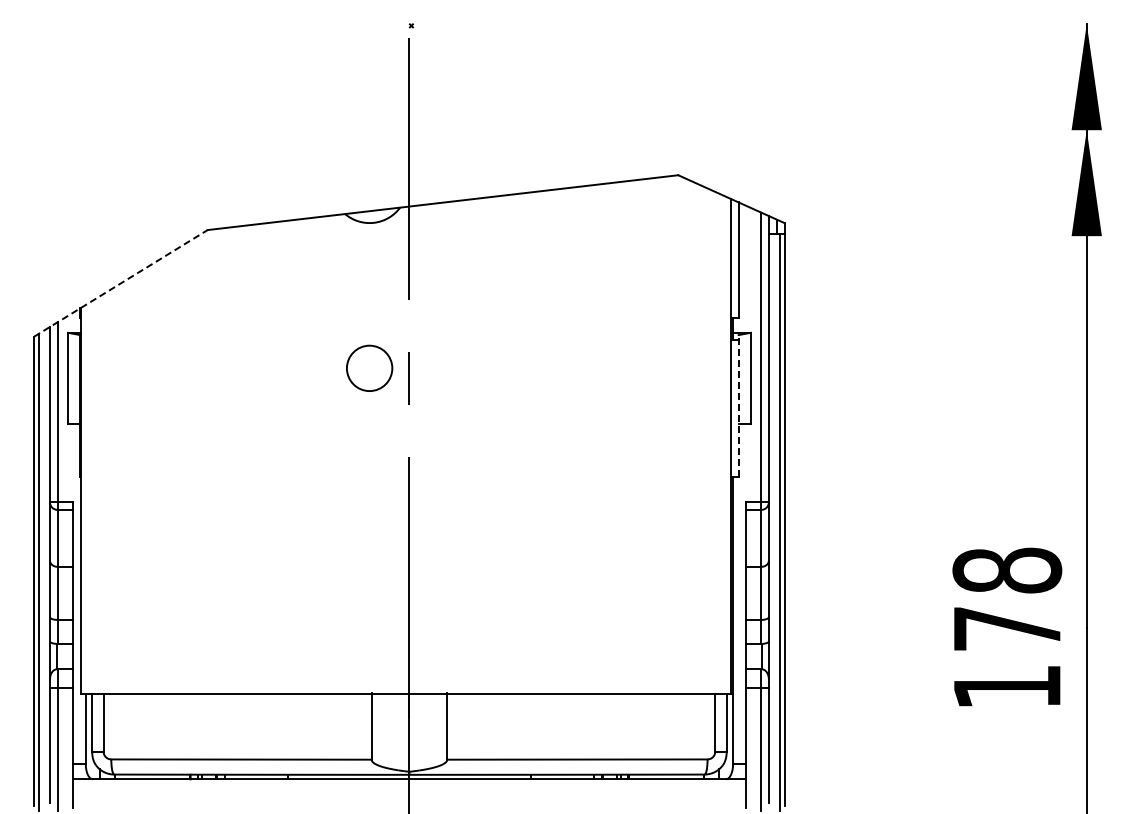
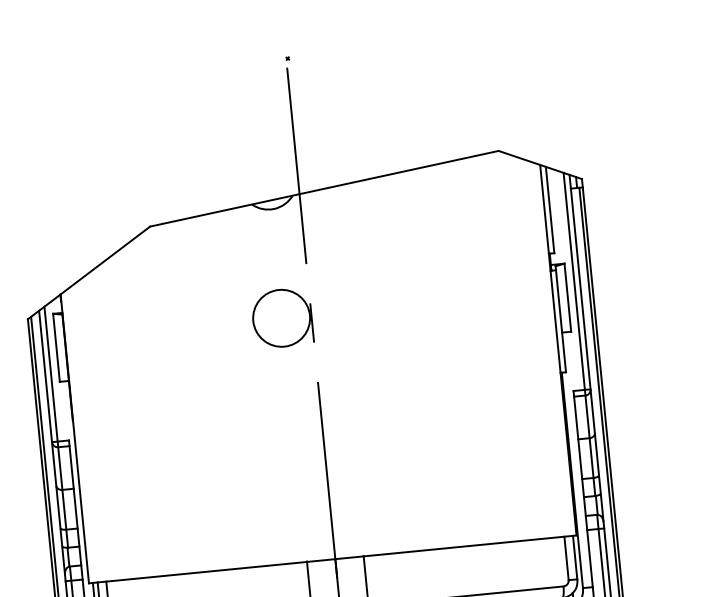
line: (120, 283) -> (88, 273), dashed -> solid
circle: (369, 368) -> (281, 318), size x1.67
line: (738, 405) -> (560, 319), dashed -> solid

